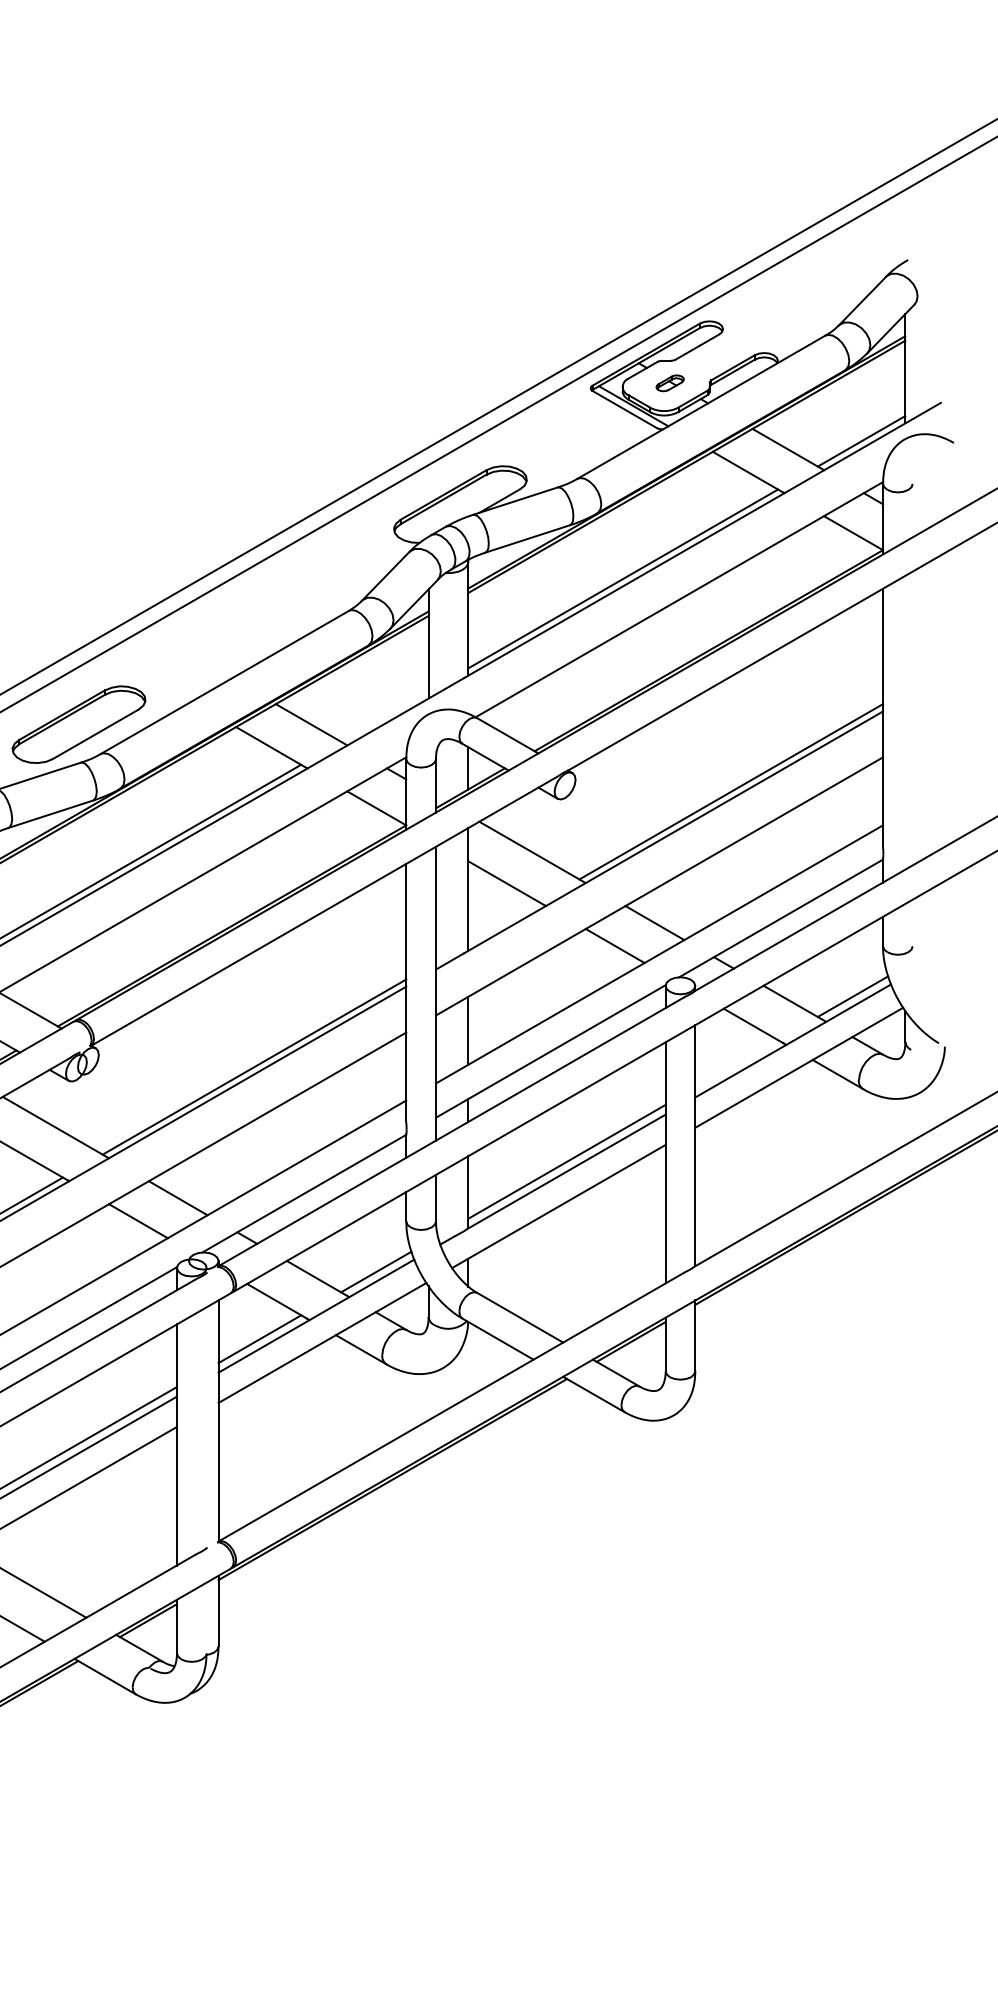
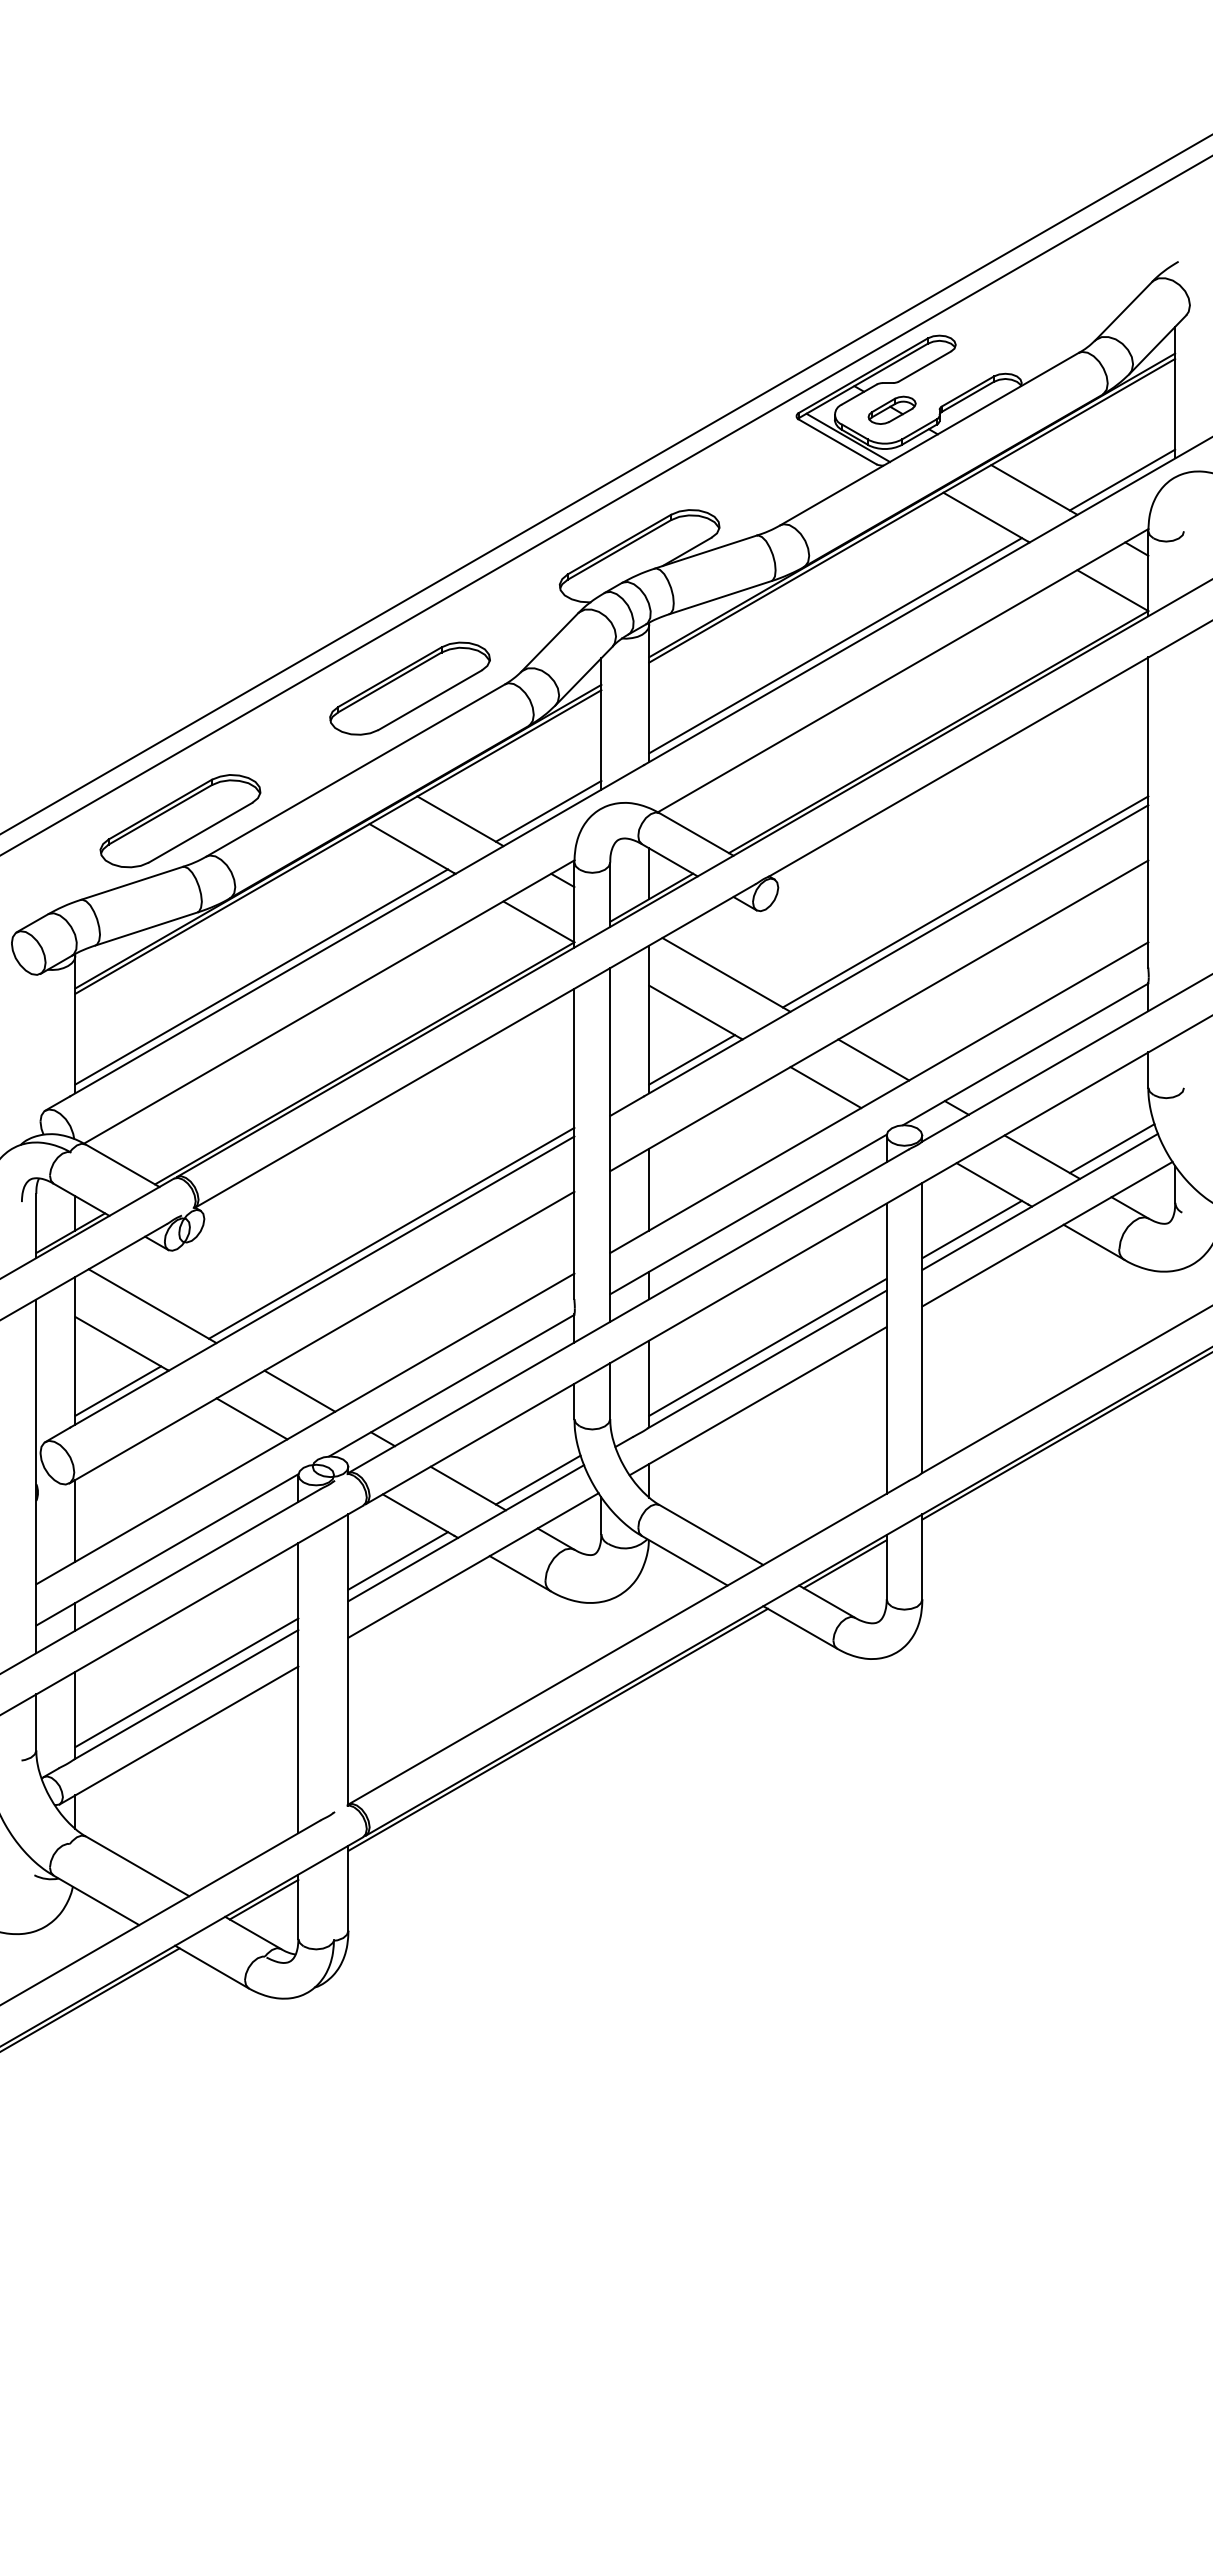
part: (669, 382) -> (891, 409), size x1.43
part: (269, 614) -> (409, 688), added
line: (384, 715) -> (548, 810), added
line: (504, 922) -> (692, 1059), added
line: (736, 1063) -> (971, 1229), added

